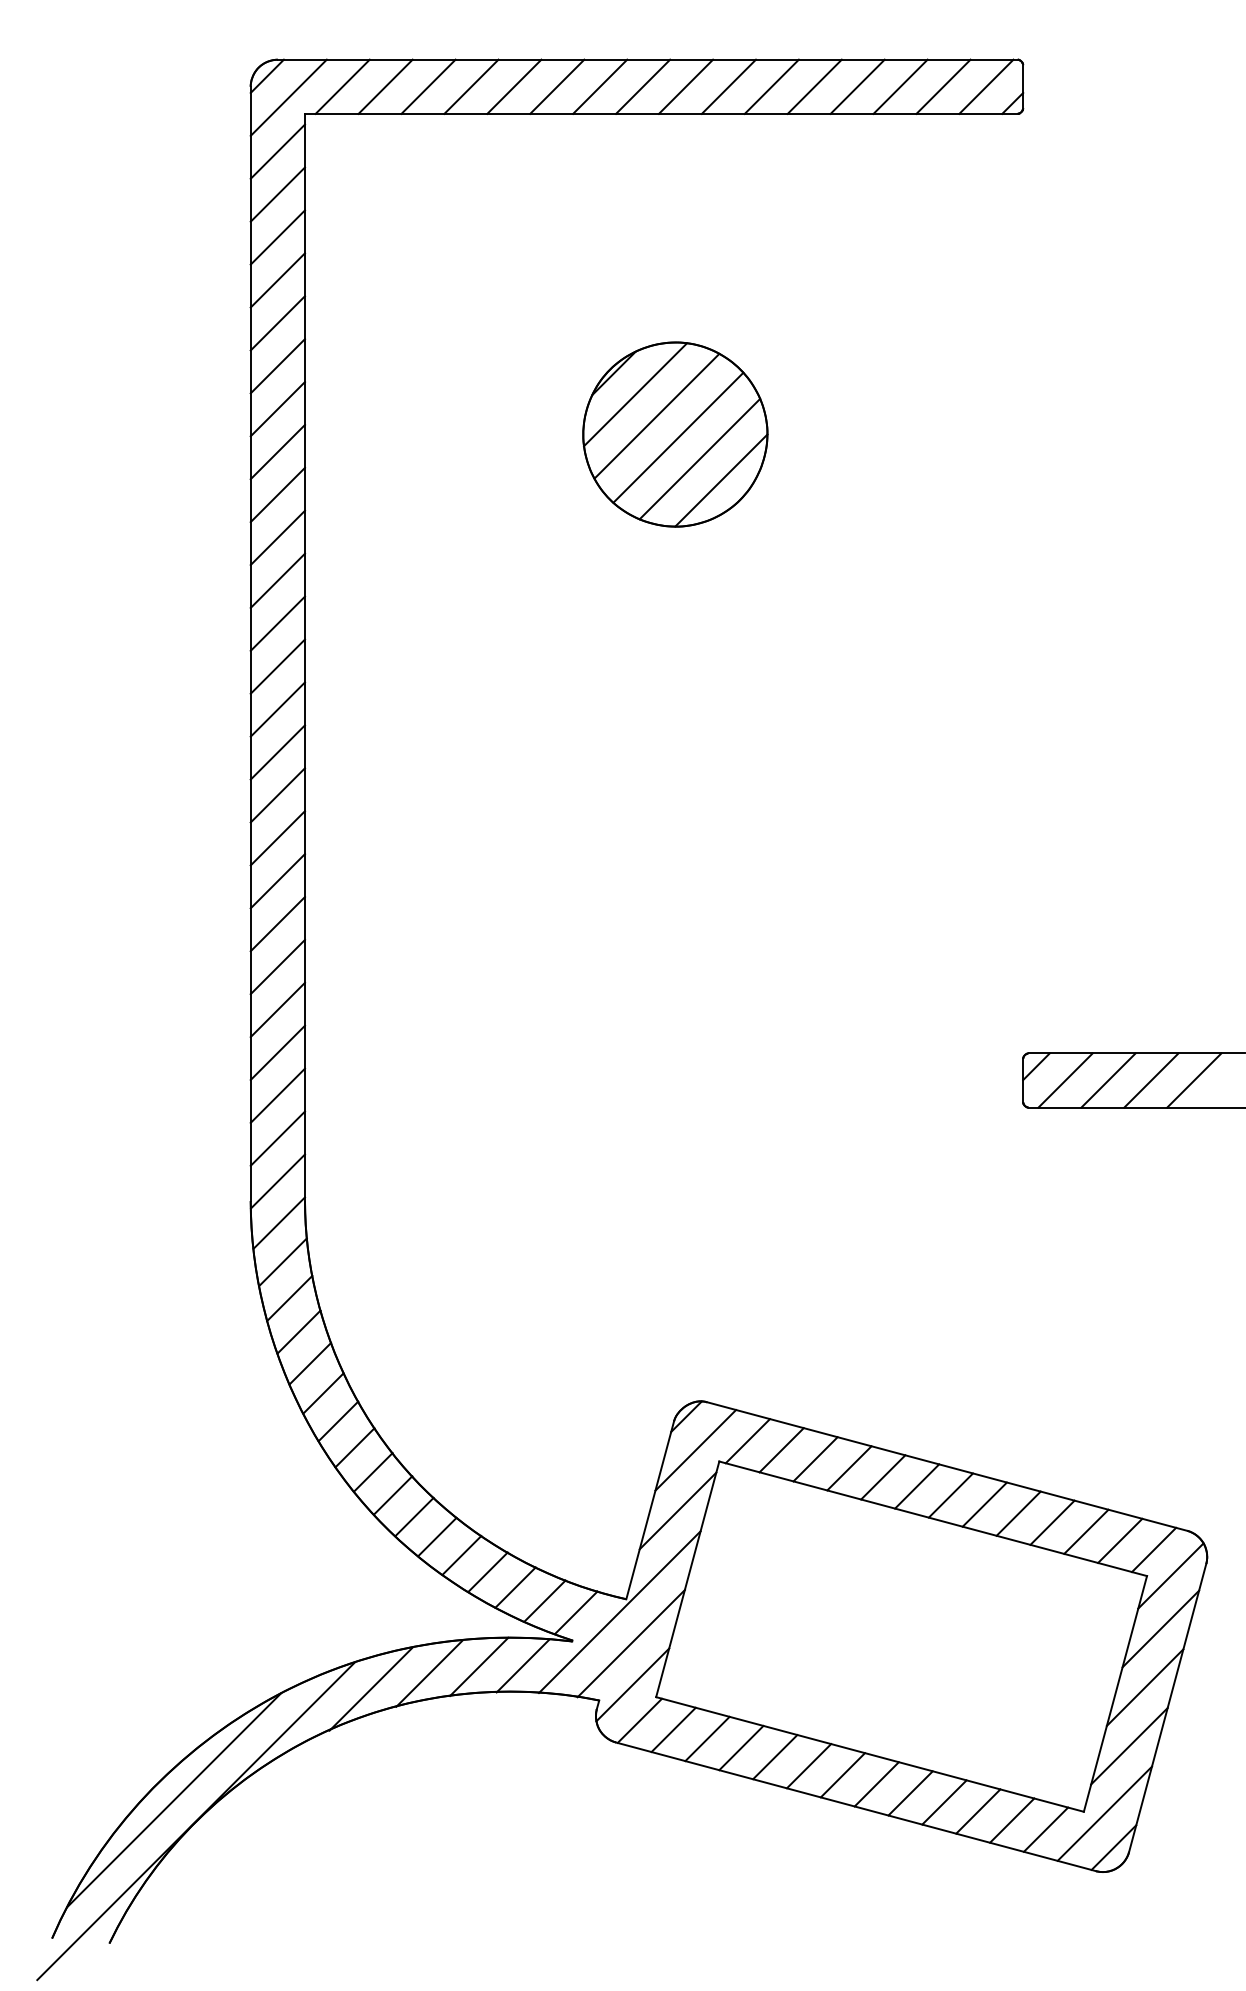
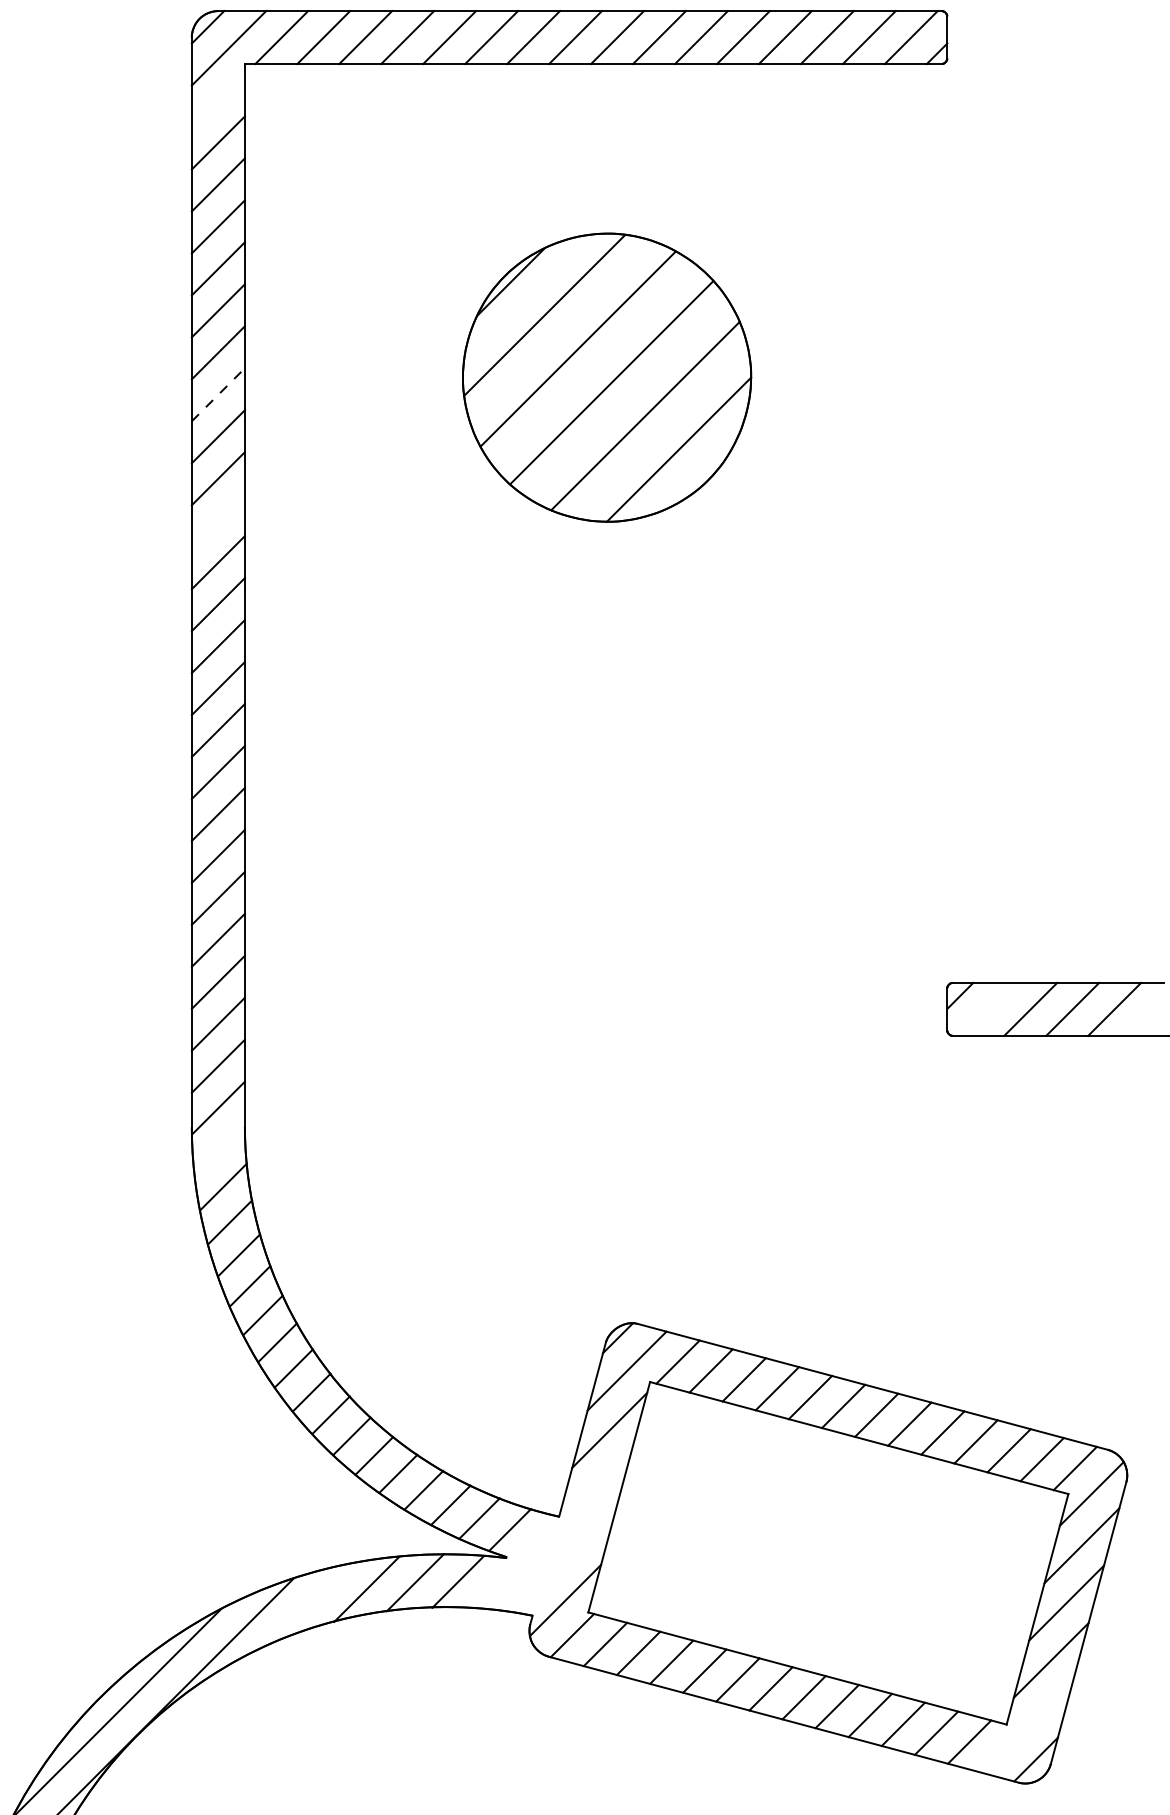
line: (277, 151) -> (218, 100), removed
part: (675, 434) -> (607, 377), size x1.6
line: (278, 451) -> (218, 394), solid -> dashed
line: (277, 580) -> (218, 520), removed
line: (1065, 1080) -> (988, 1009), removed
line: (279, 1222) -> (219, 1148), removed
line: (619, 1612) -> (552, 1529), removed
line: (630, 1643) -> (563, 1559), removed
line: (370, 1688) -> (308, 1604), removed
line: (1104, 1813) -> (1026, 1726), removed

